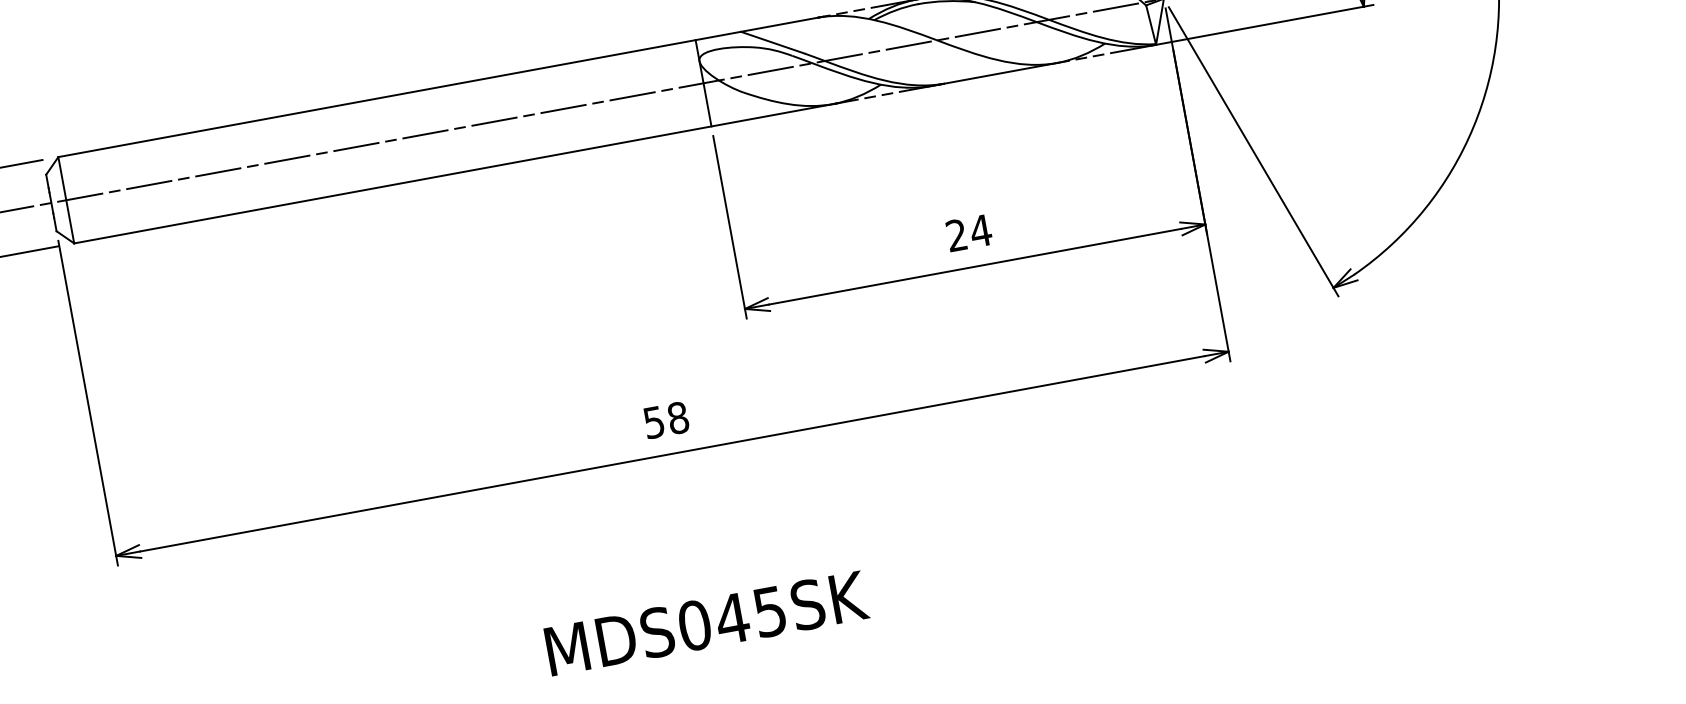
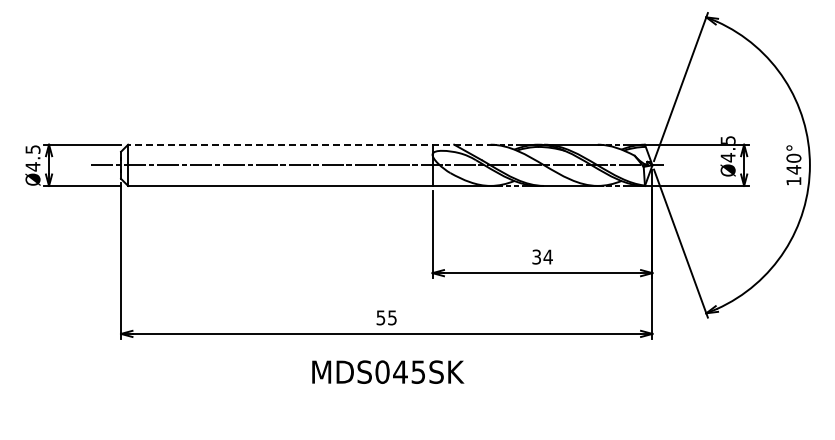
line: (440, 86) -> (310, 144), solid -> dashed
text: (956, 236) -> (536, 257), 24 -> 34
text: (678, 417) -> (392, 317), 58 -> 55
text: (707, 621) -> (388, 371), moved

